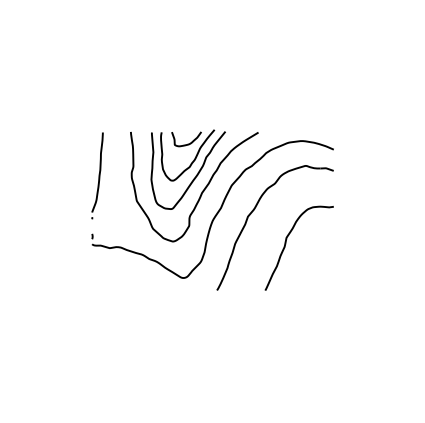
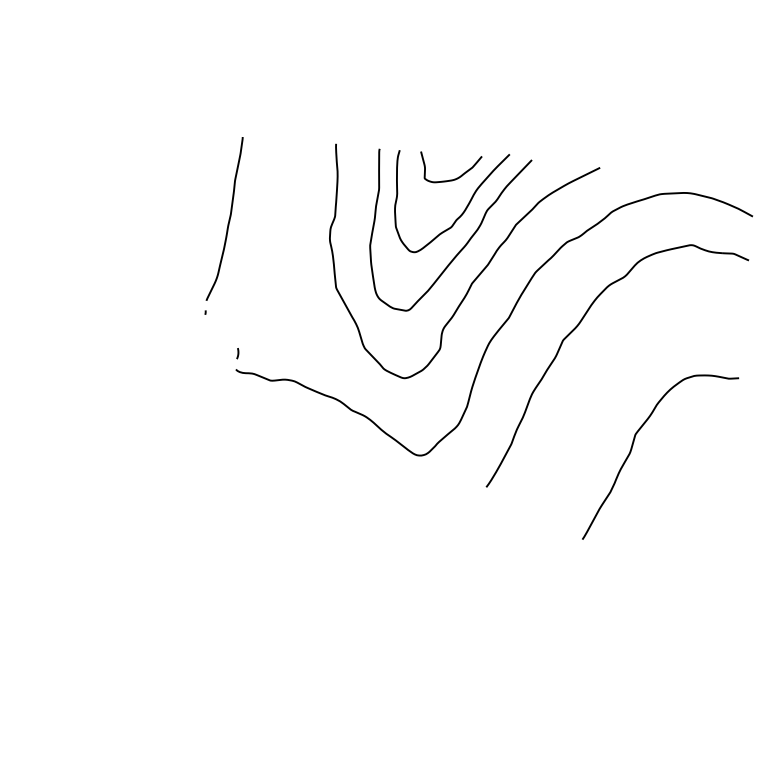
part: (97, 175) -> (224, 225), moved
curve: (286, 244) -> (634, 447), moved

